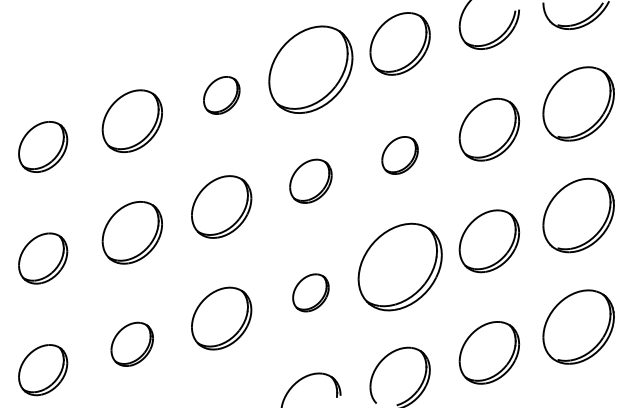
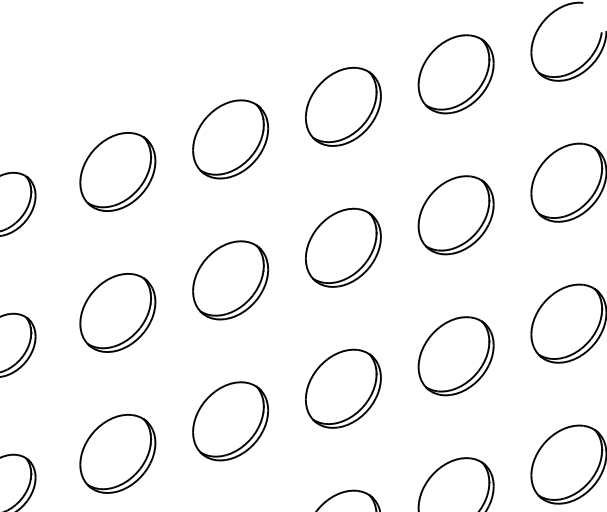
part: (310, 69) -> (342, 106), size x0.71
part: (221, 95) -> (230, 139), size x1.67
part: (399, 155) -> (455, 215), size x1.67
part: (310, 181) -> (342, 248), size x1.43
part: (399, 266) -> (455, 355), size x0.71
part: (310, 292) -> (342, 388), size x1.67
part: (131, 344) -> (116, 454), size x1.43

